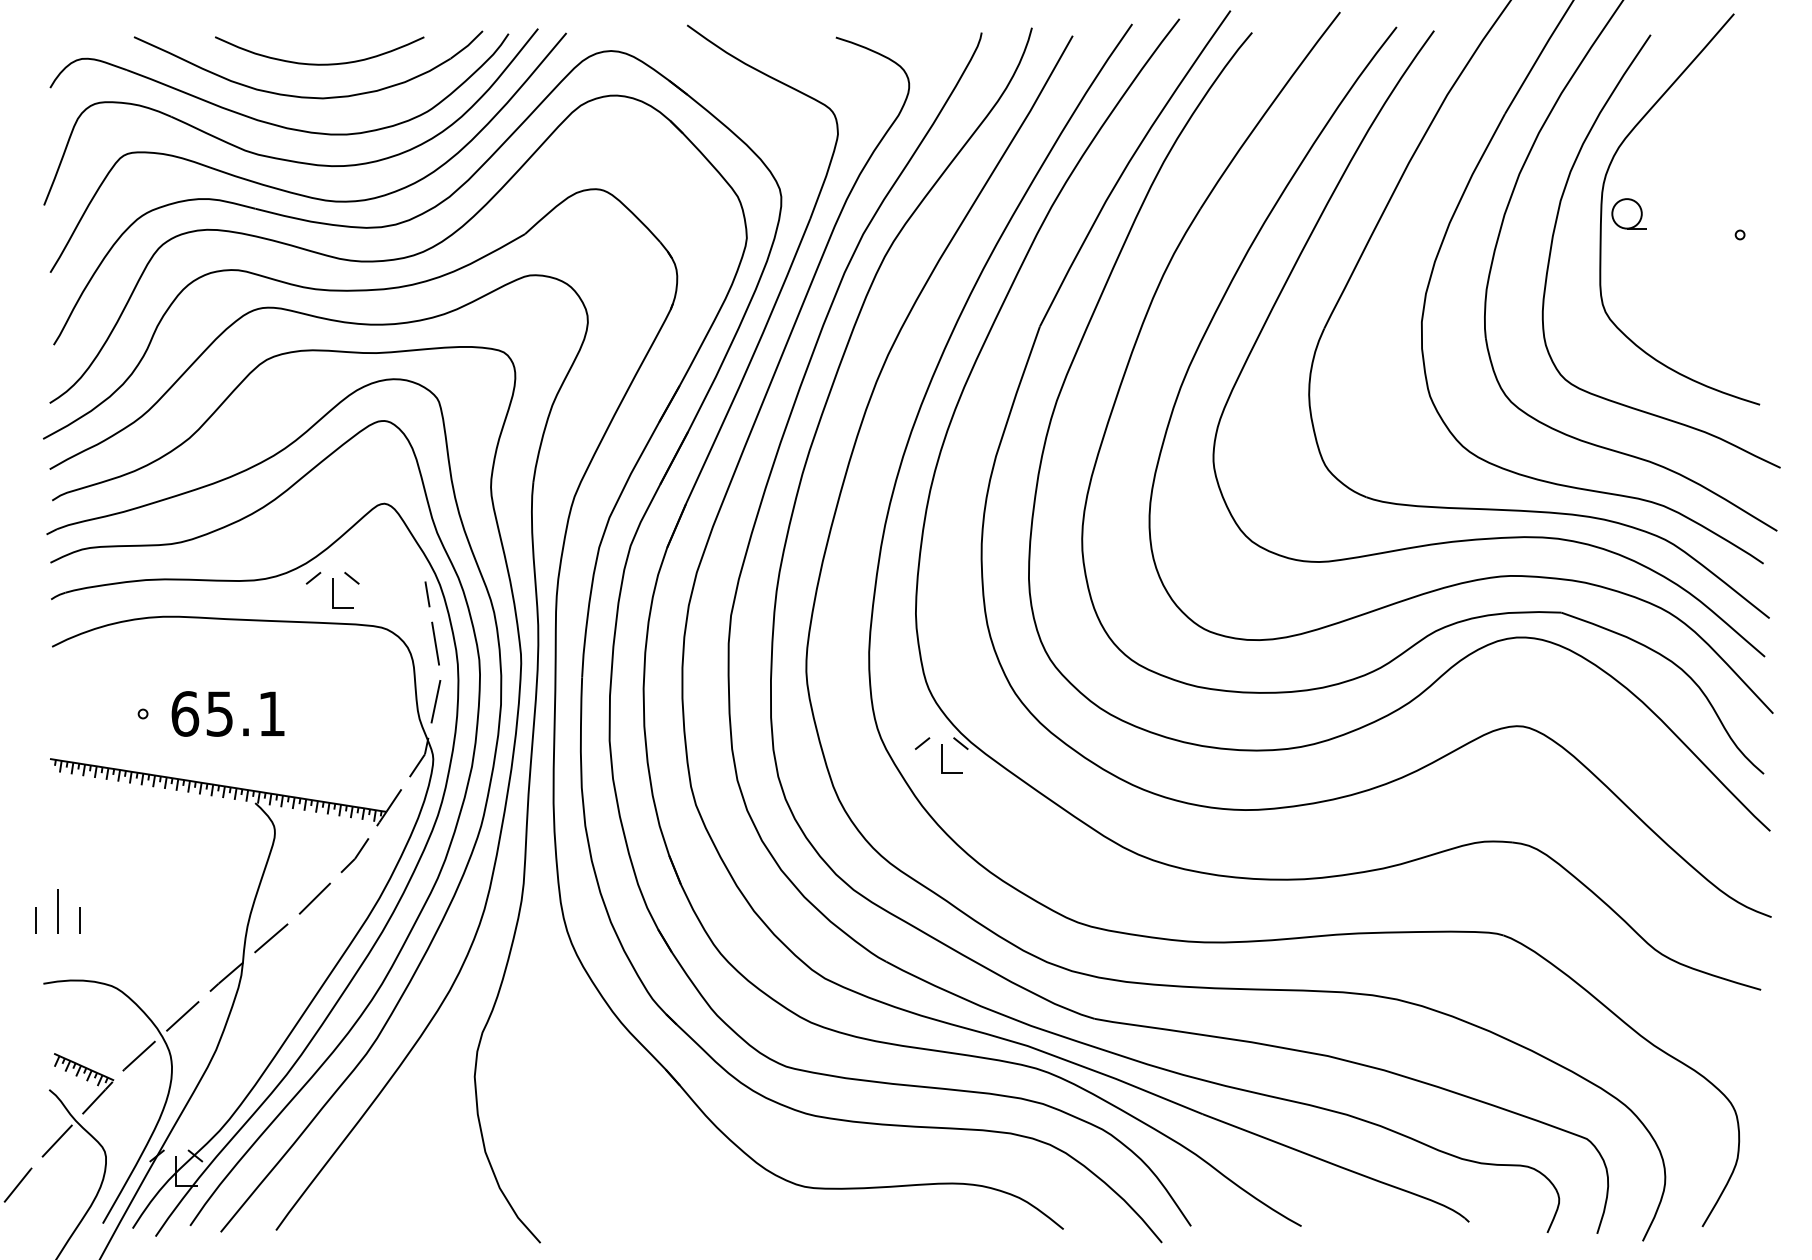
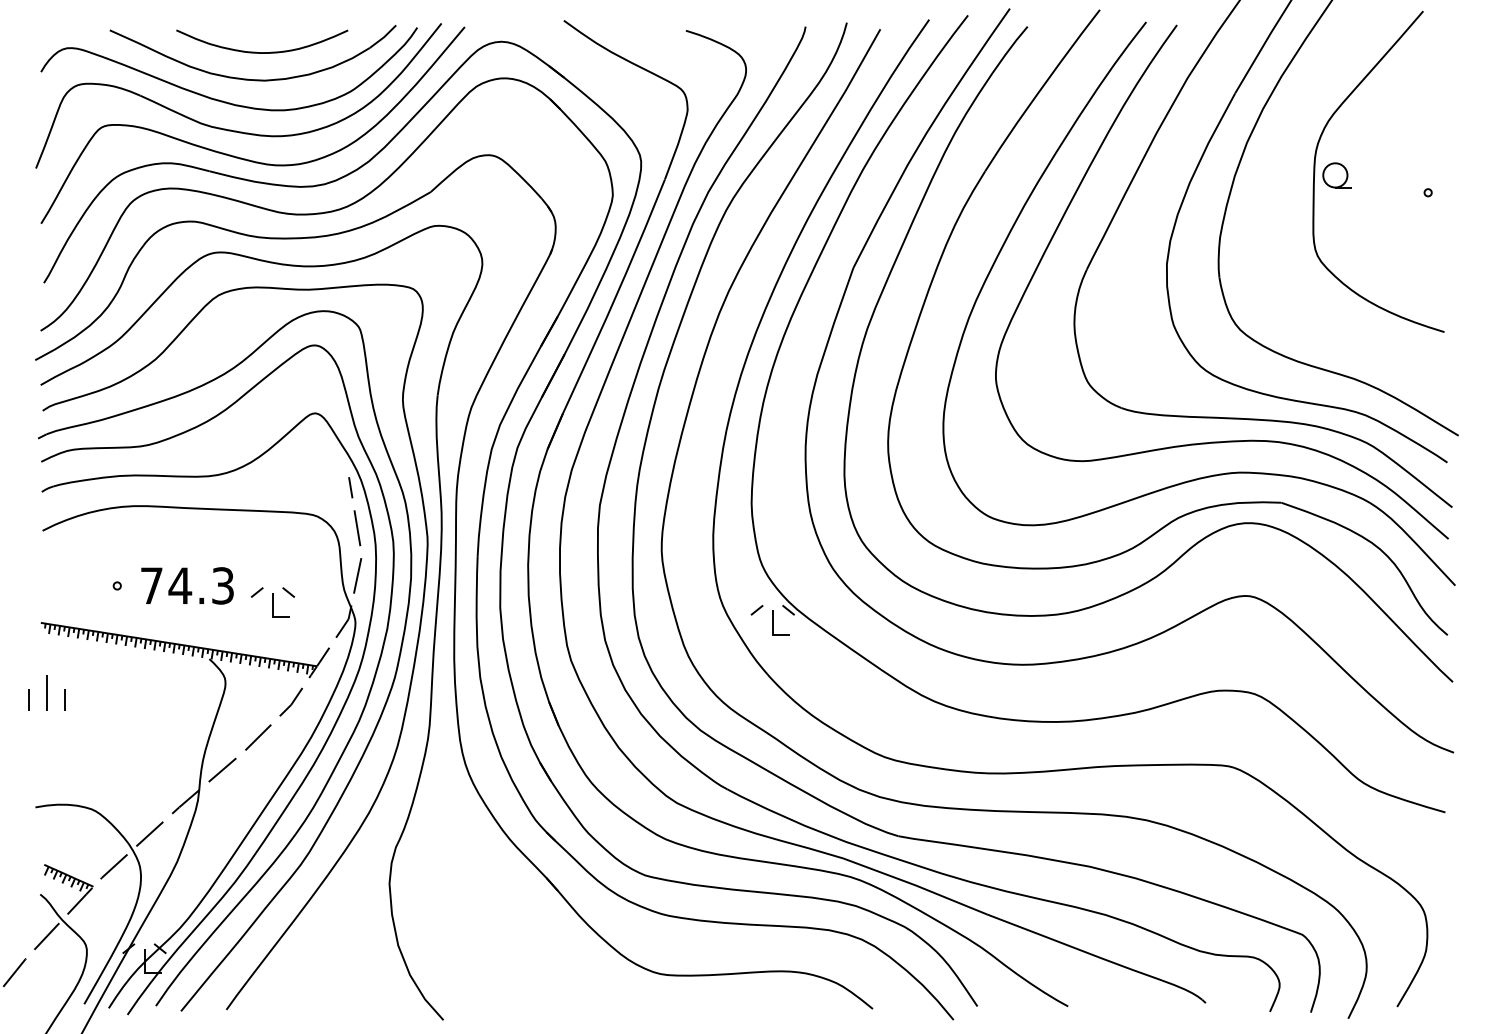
curve: (1555, 232) -> (1276, 190), removed
part: (332, 590) -> (272, 602), moved
text: (227, 713) -> (186, 585), 65.1 -> 74.3
part: (56, 910) -> (46, 692), moved

